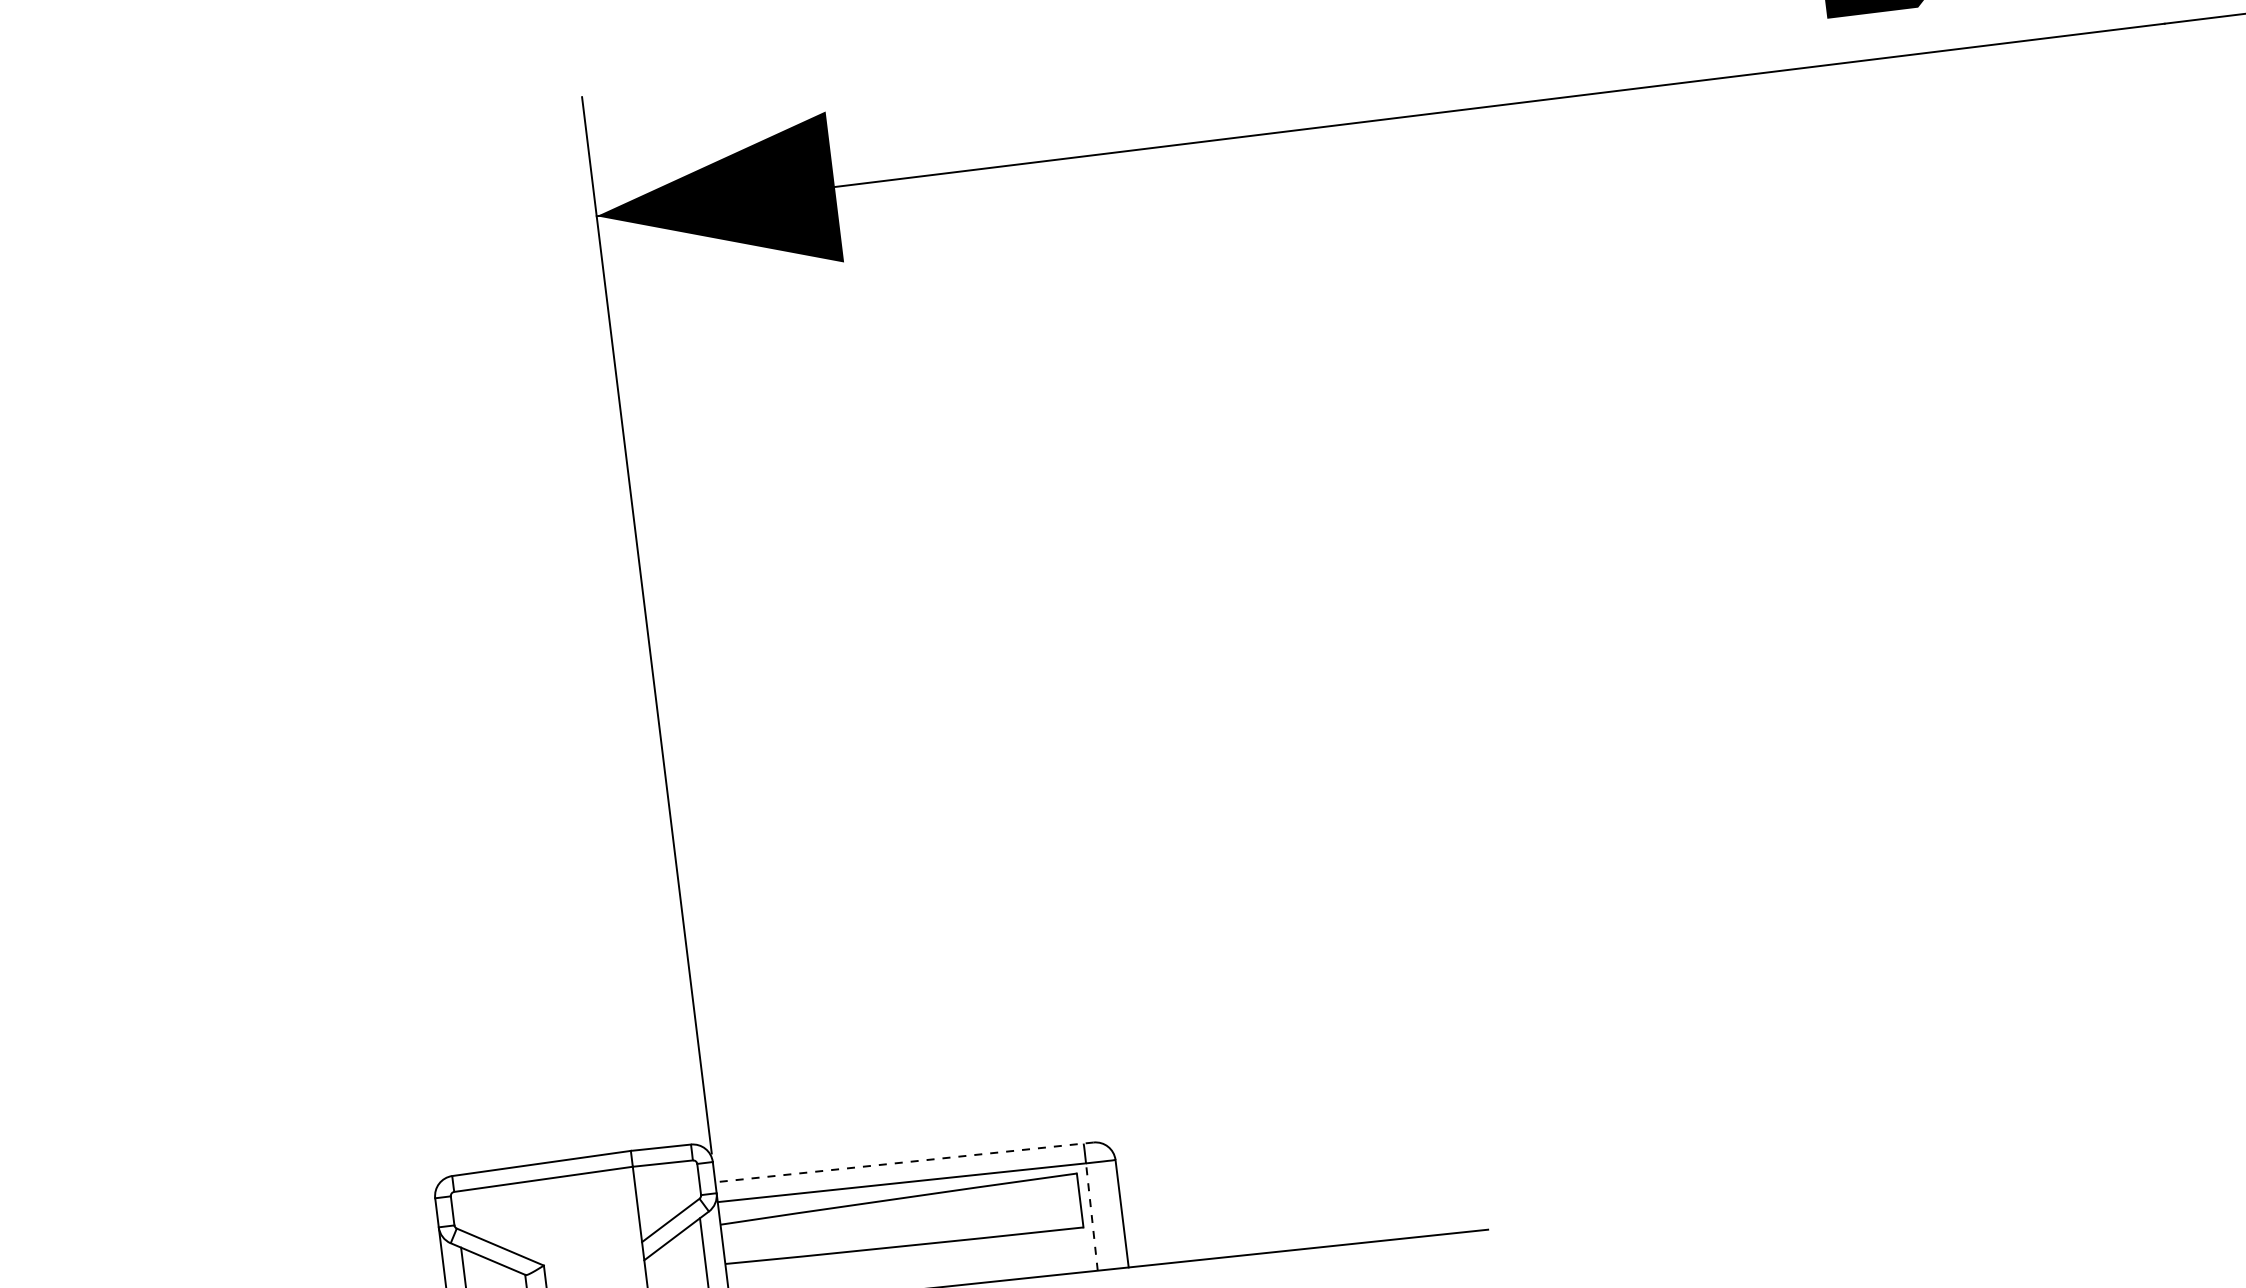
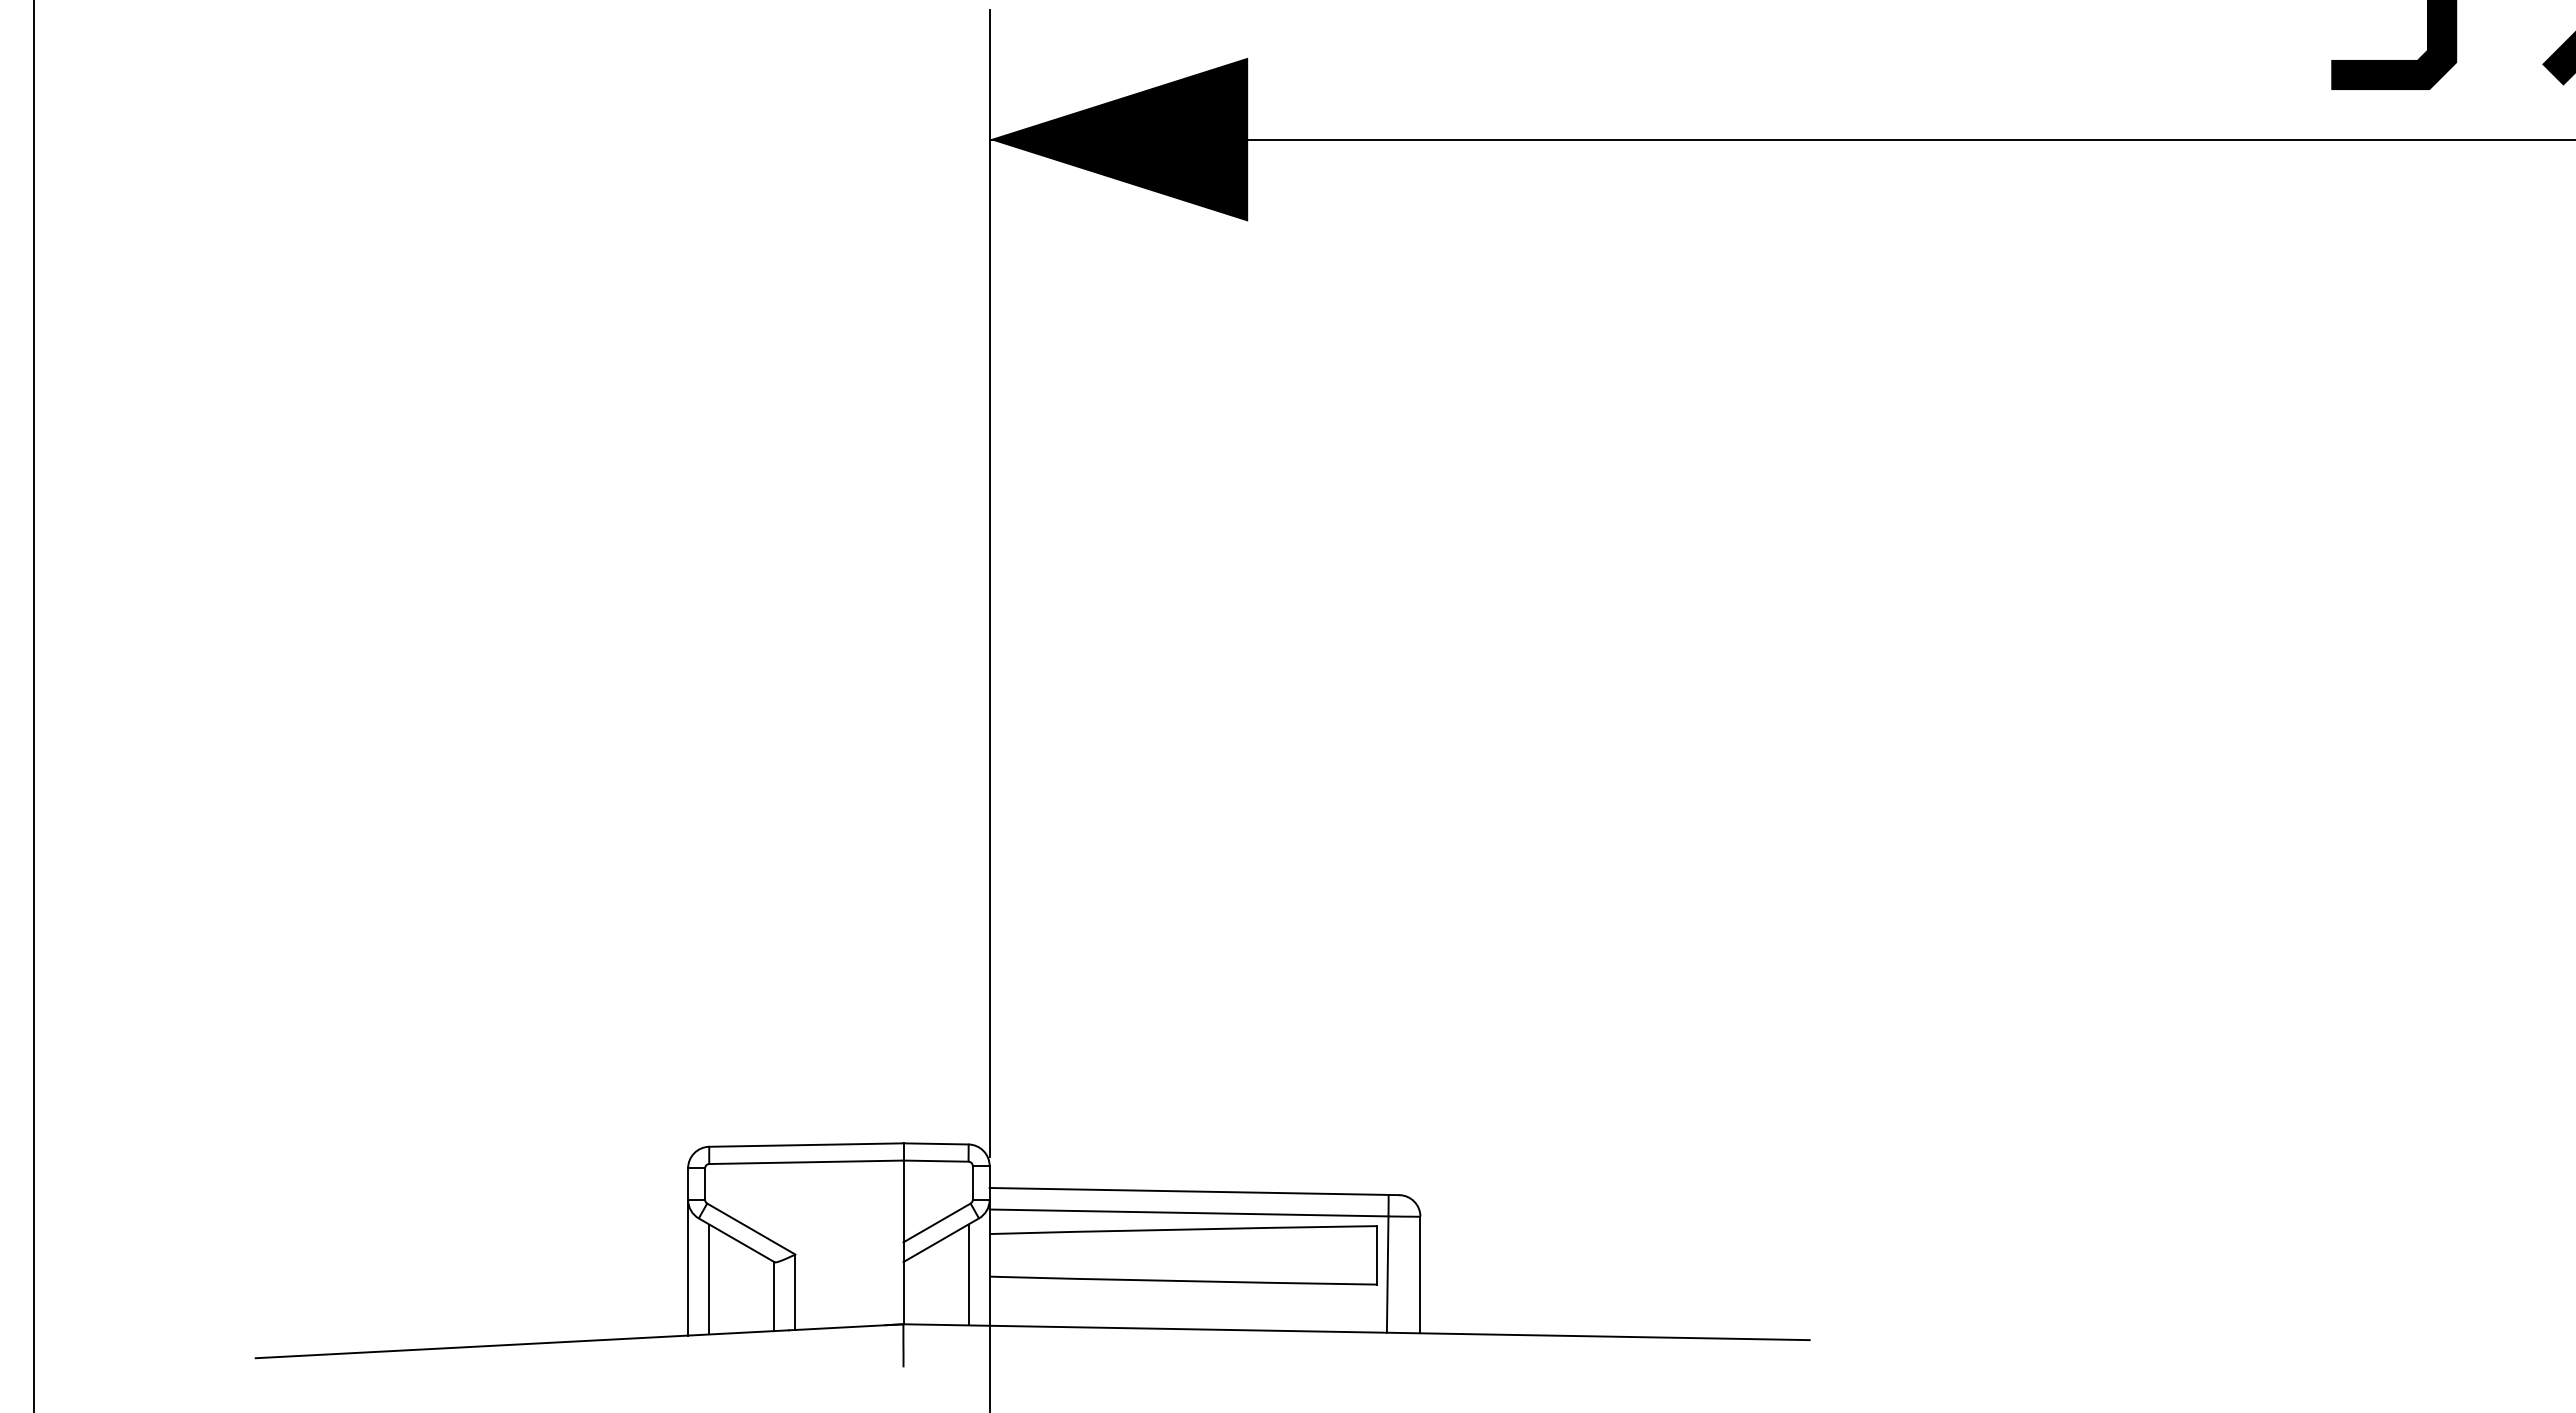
line: (904, 1162) -> (1194, 1191), dashed -> solid
line: (1091, 1216) -> (1387, 1274), dashed -> solid

